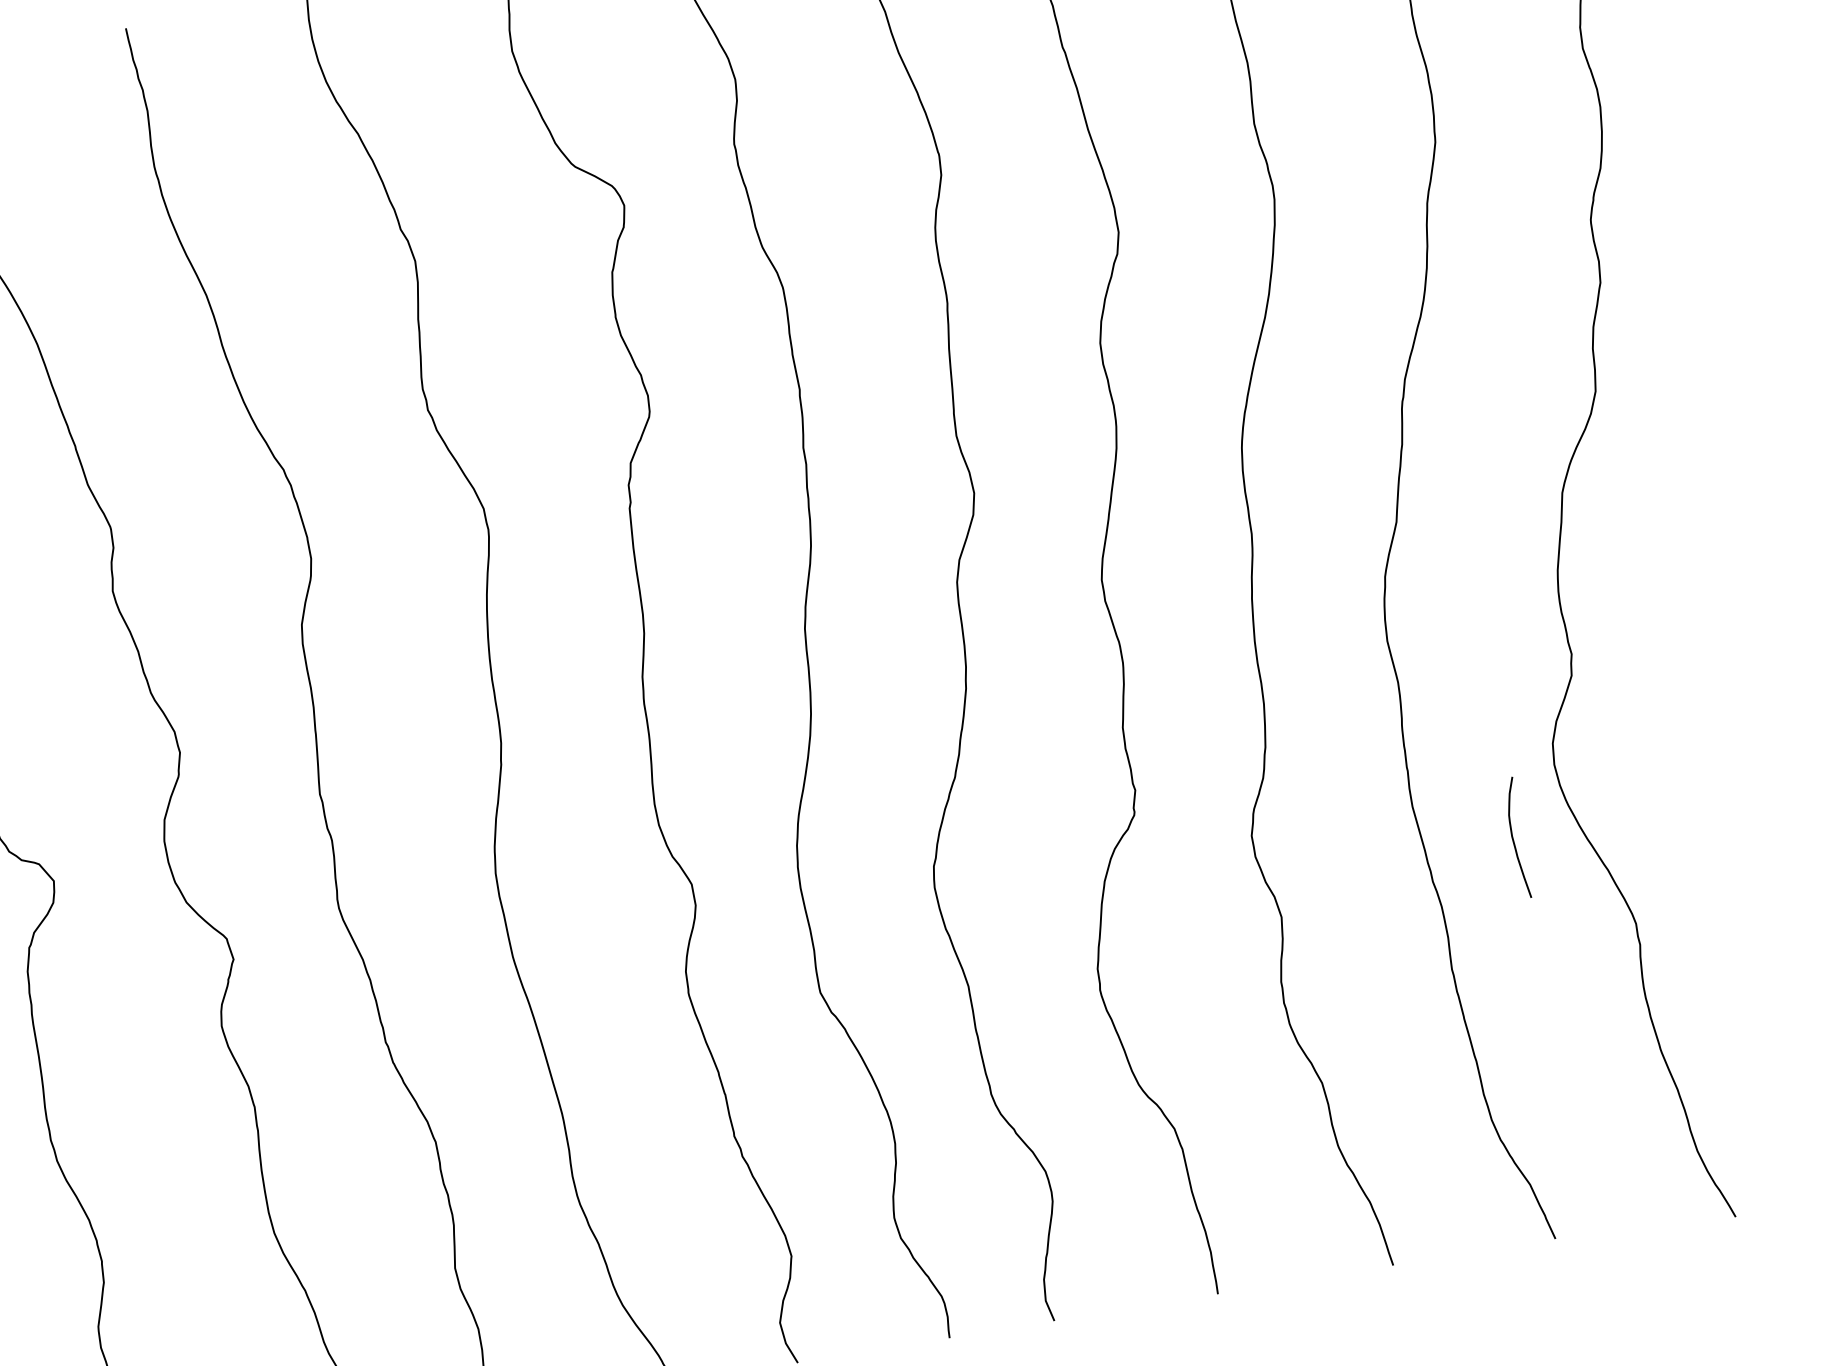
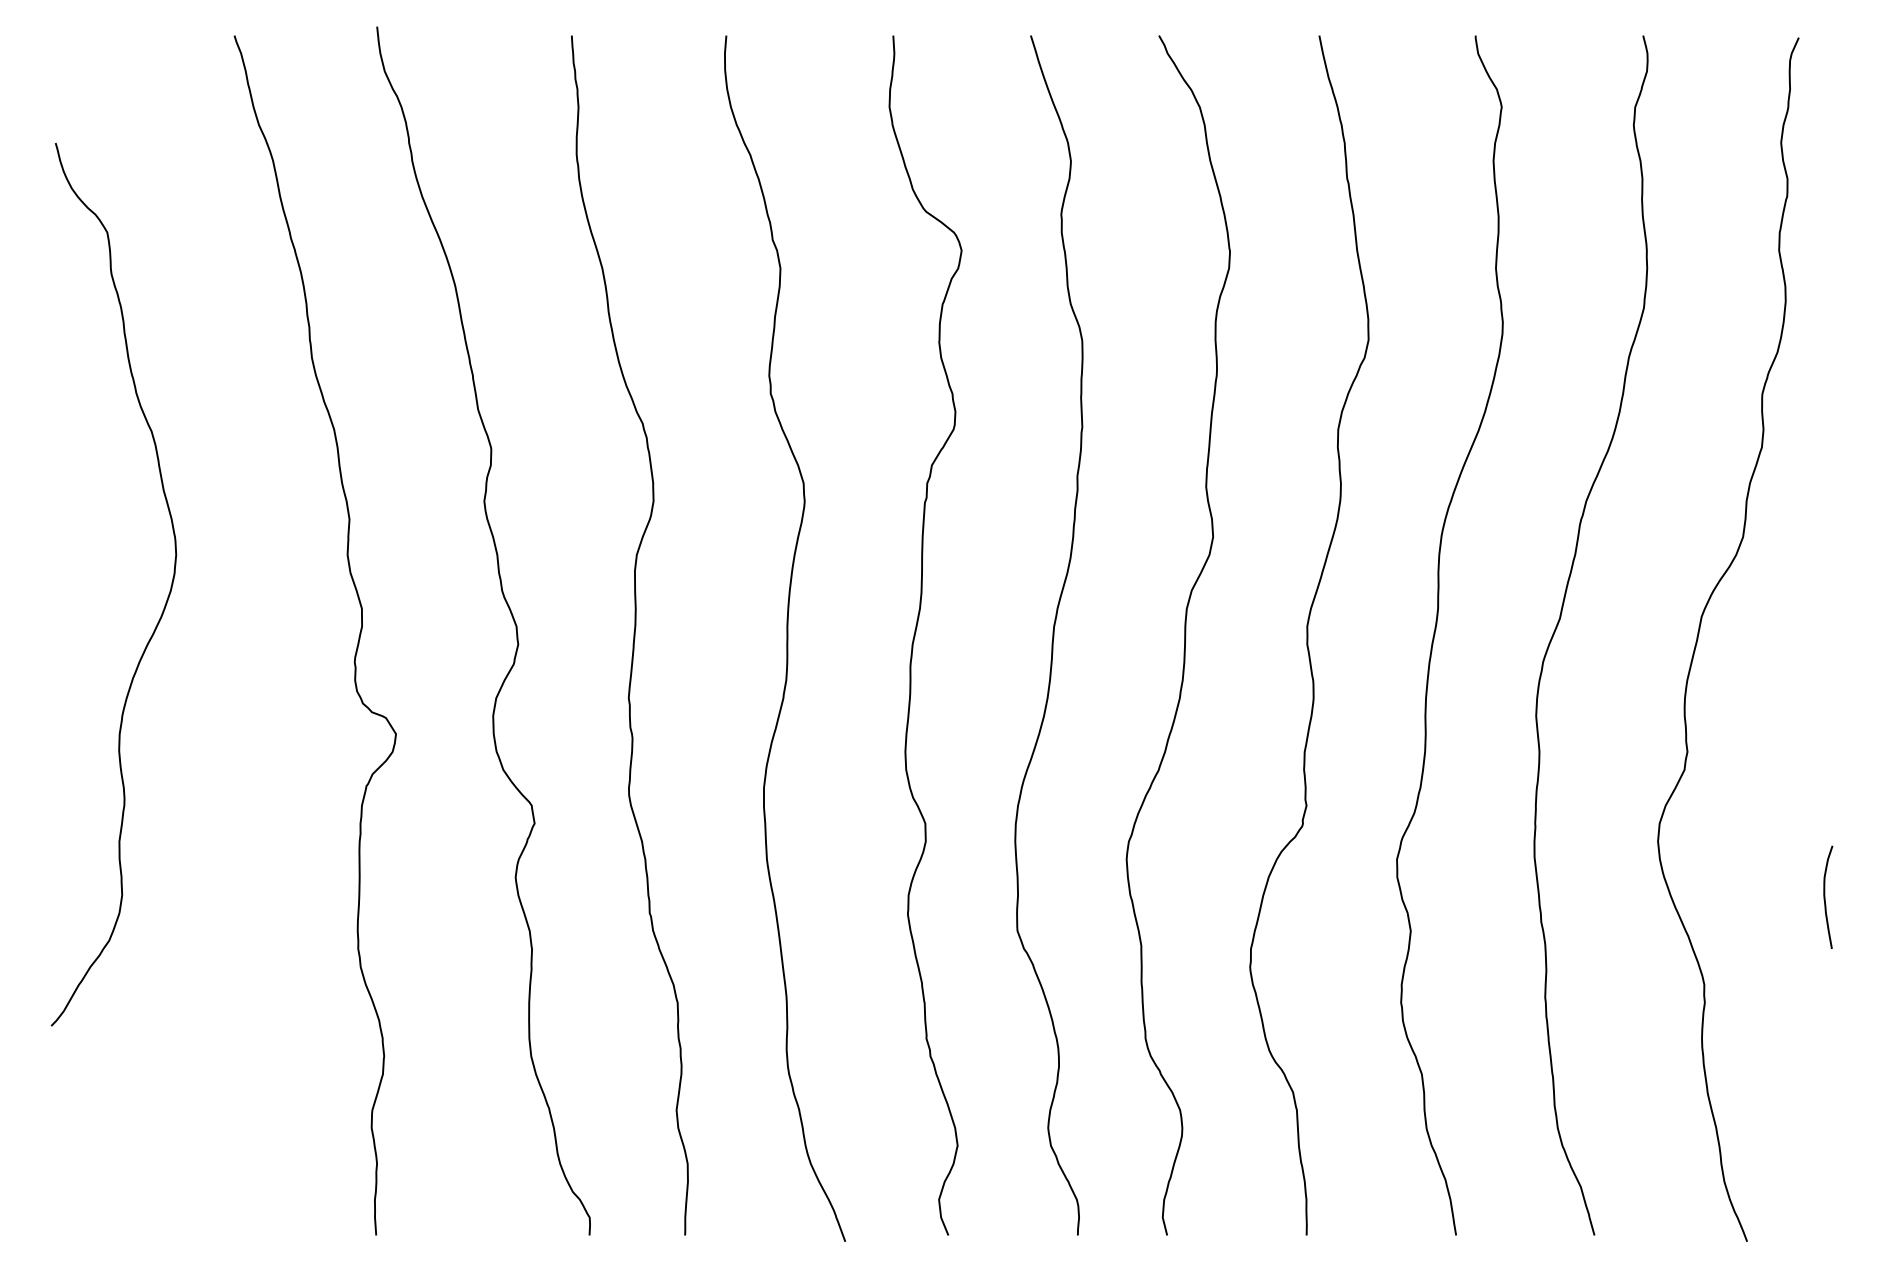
curve: (1513, 837) -> (1825, 896), moved

